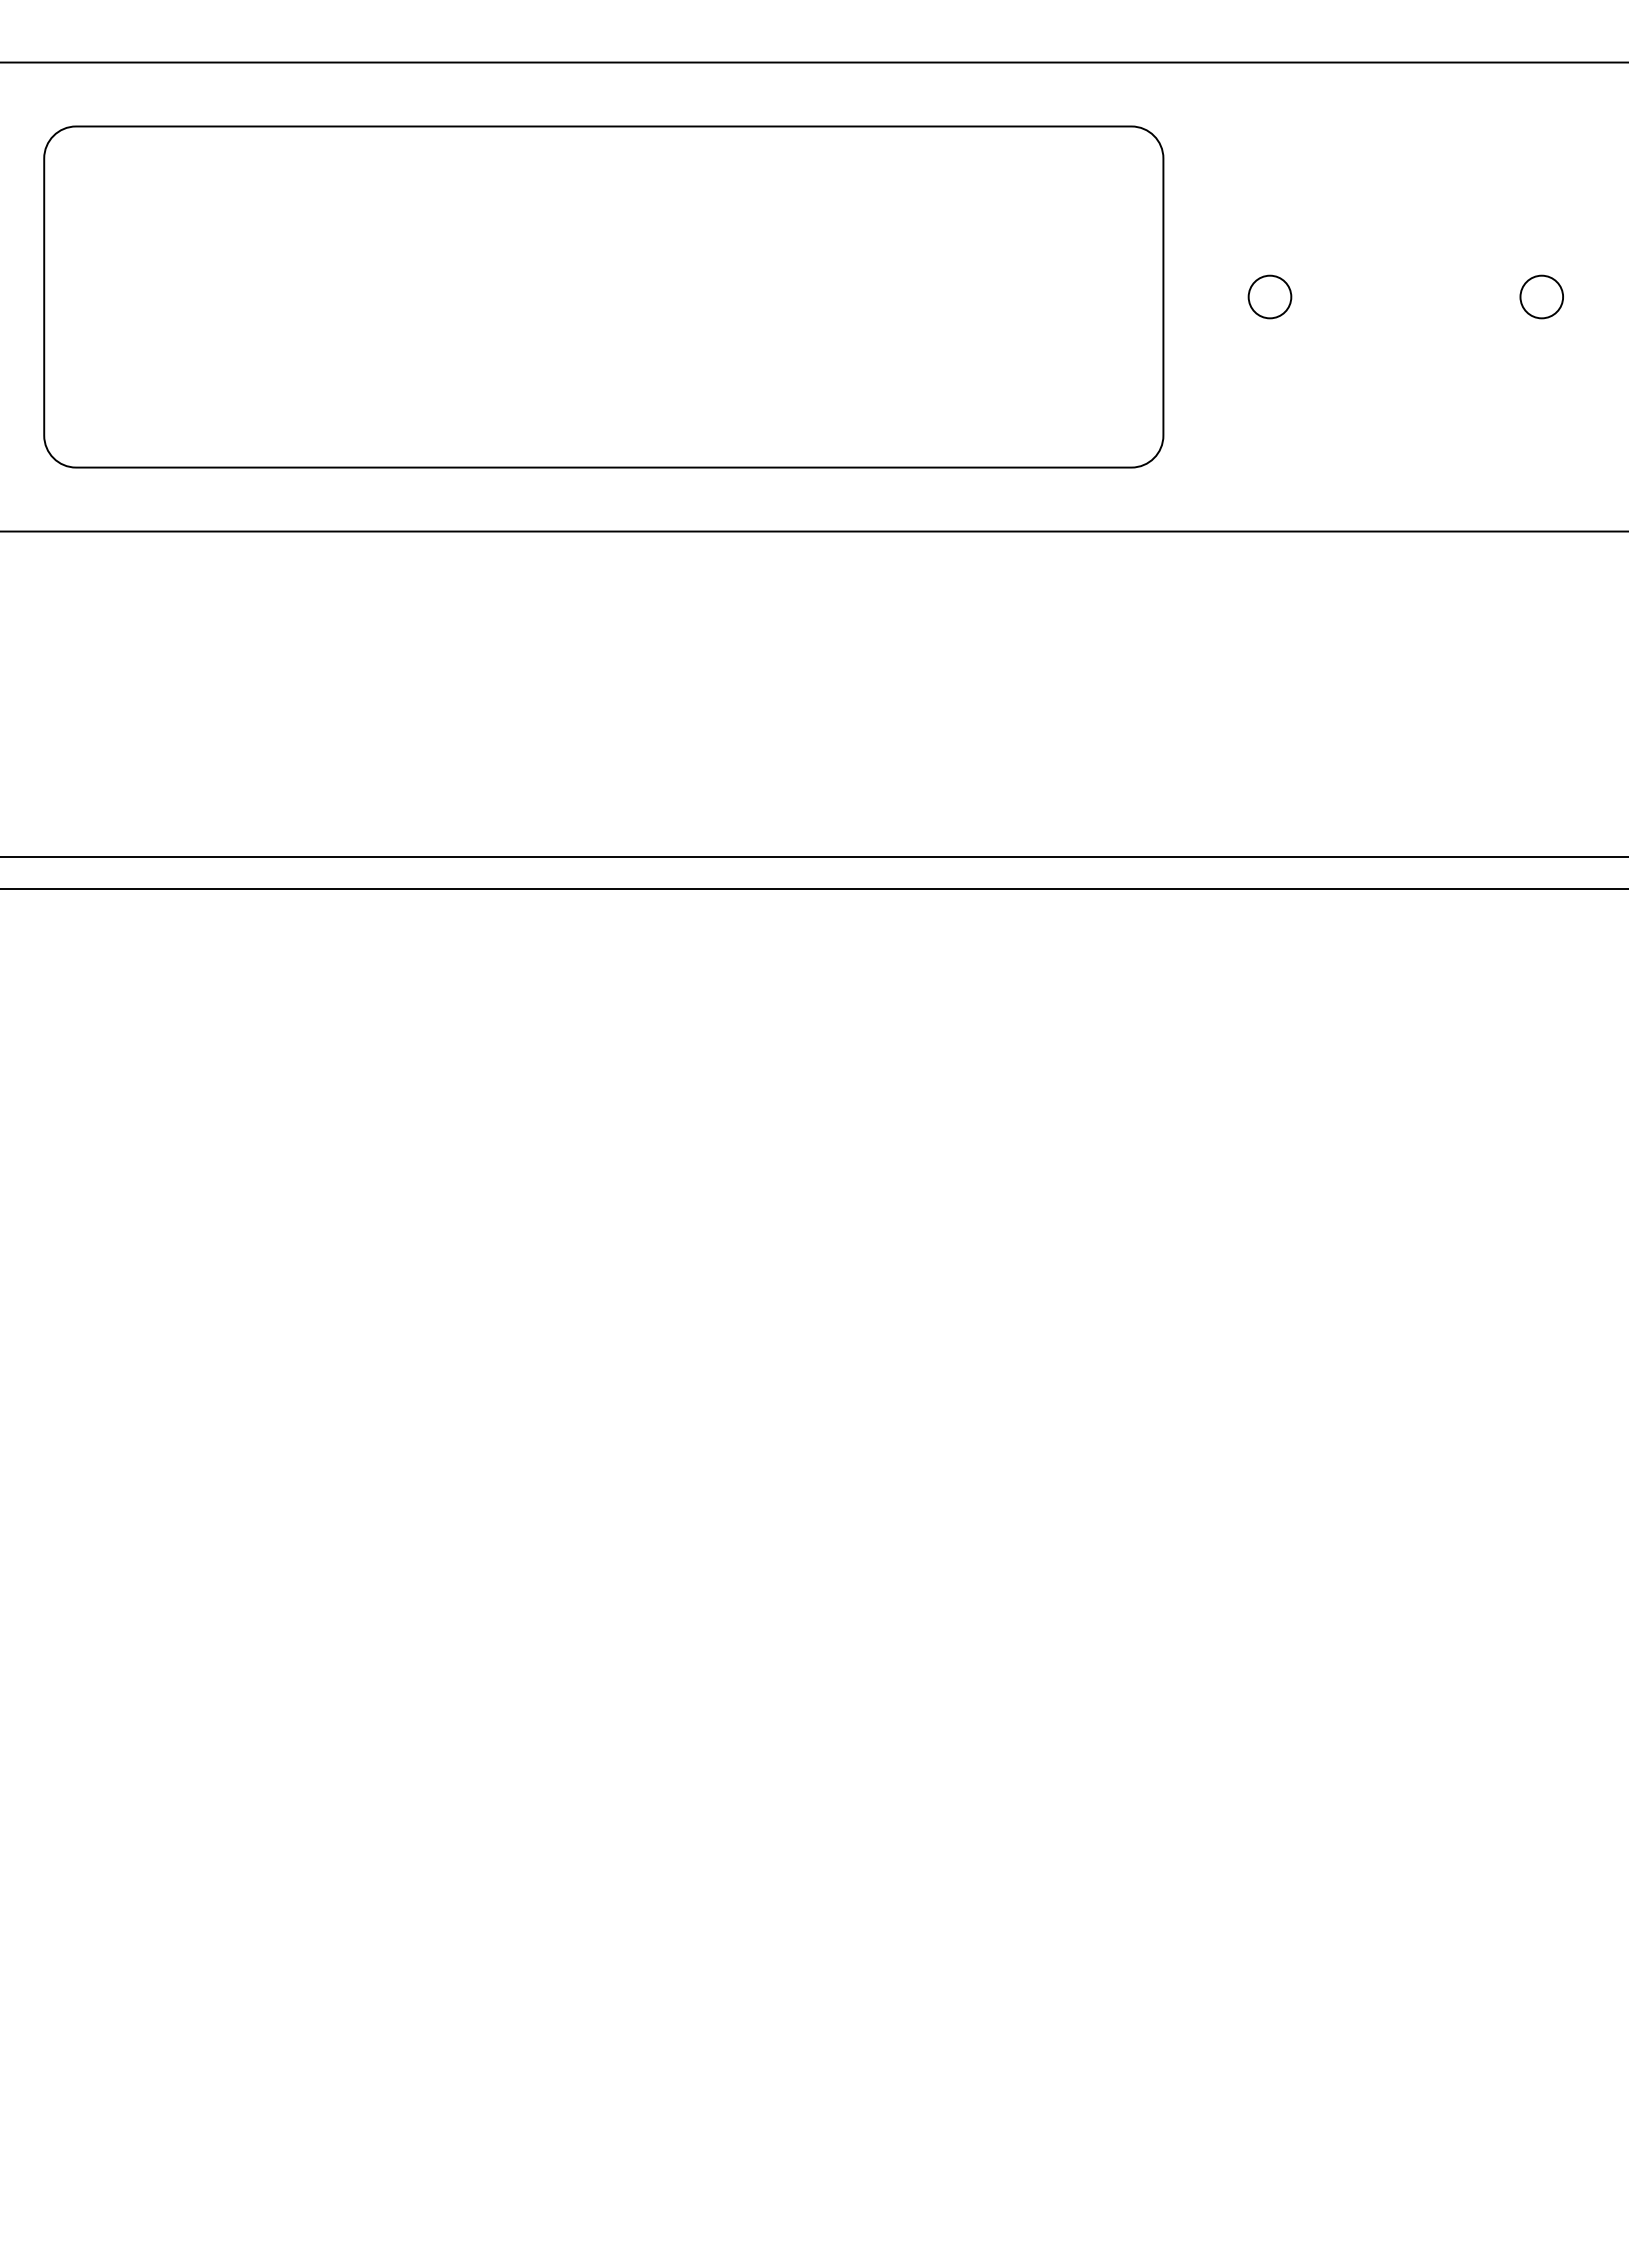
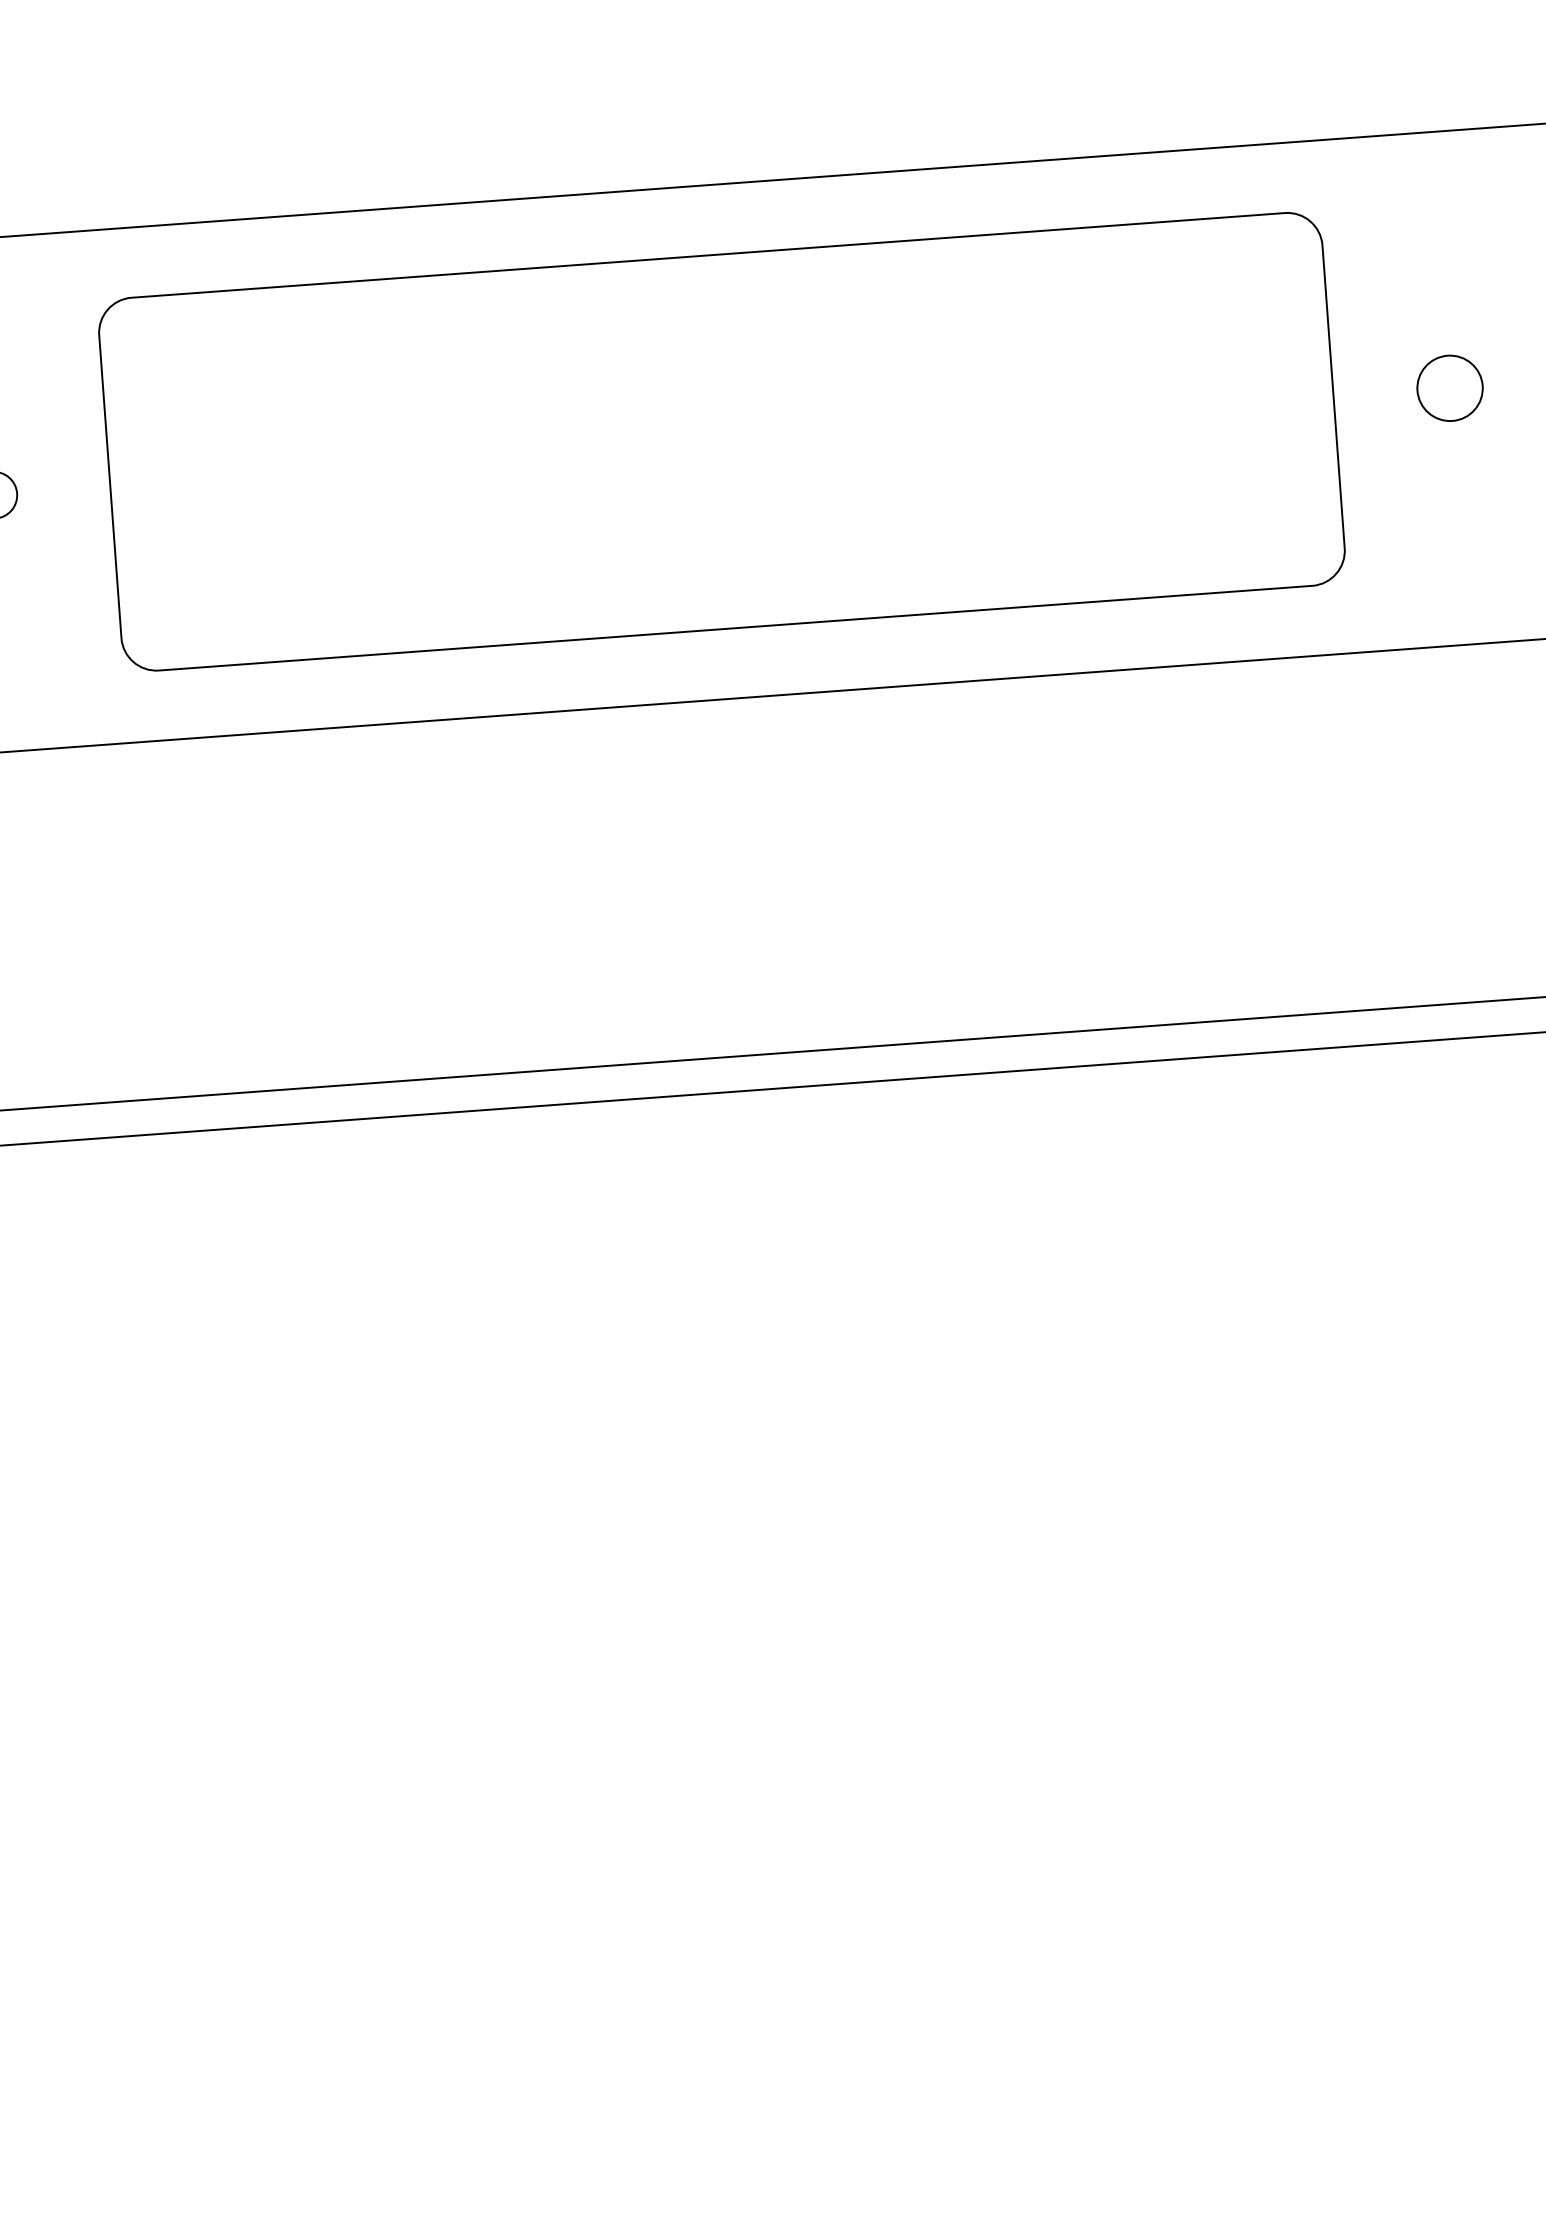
circle: (1269, 296) -> (1449, 387), size x1.4

